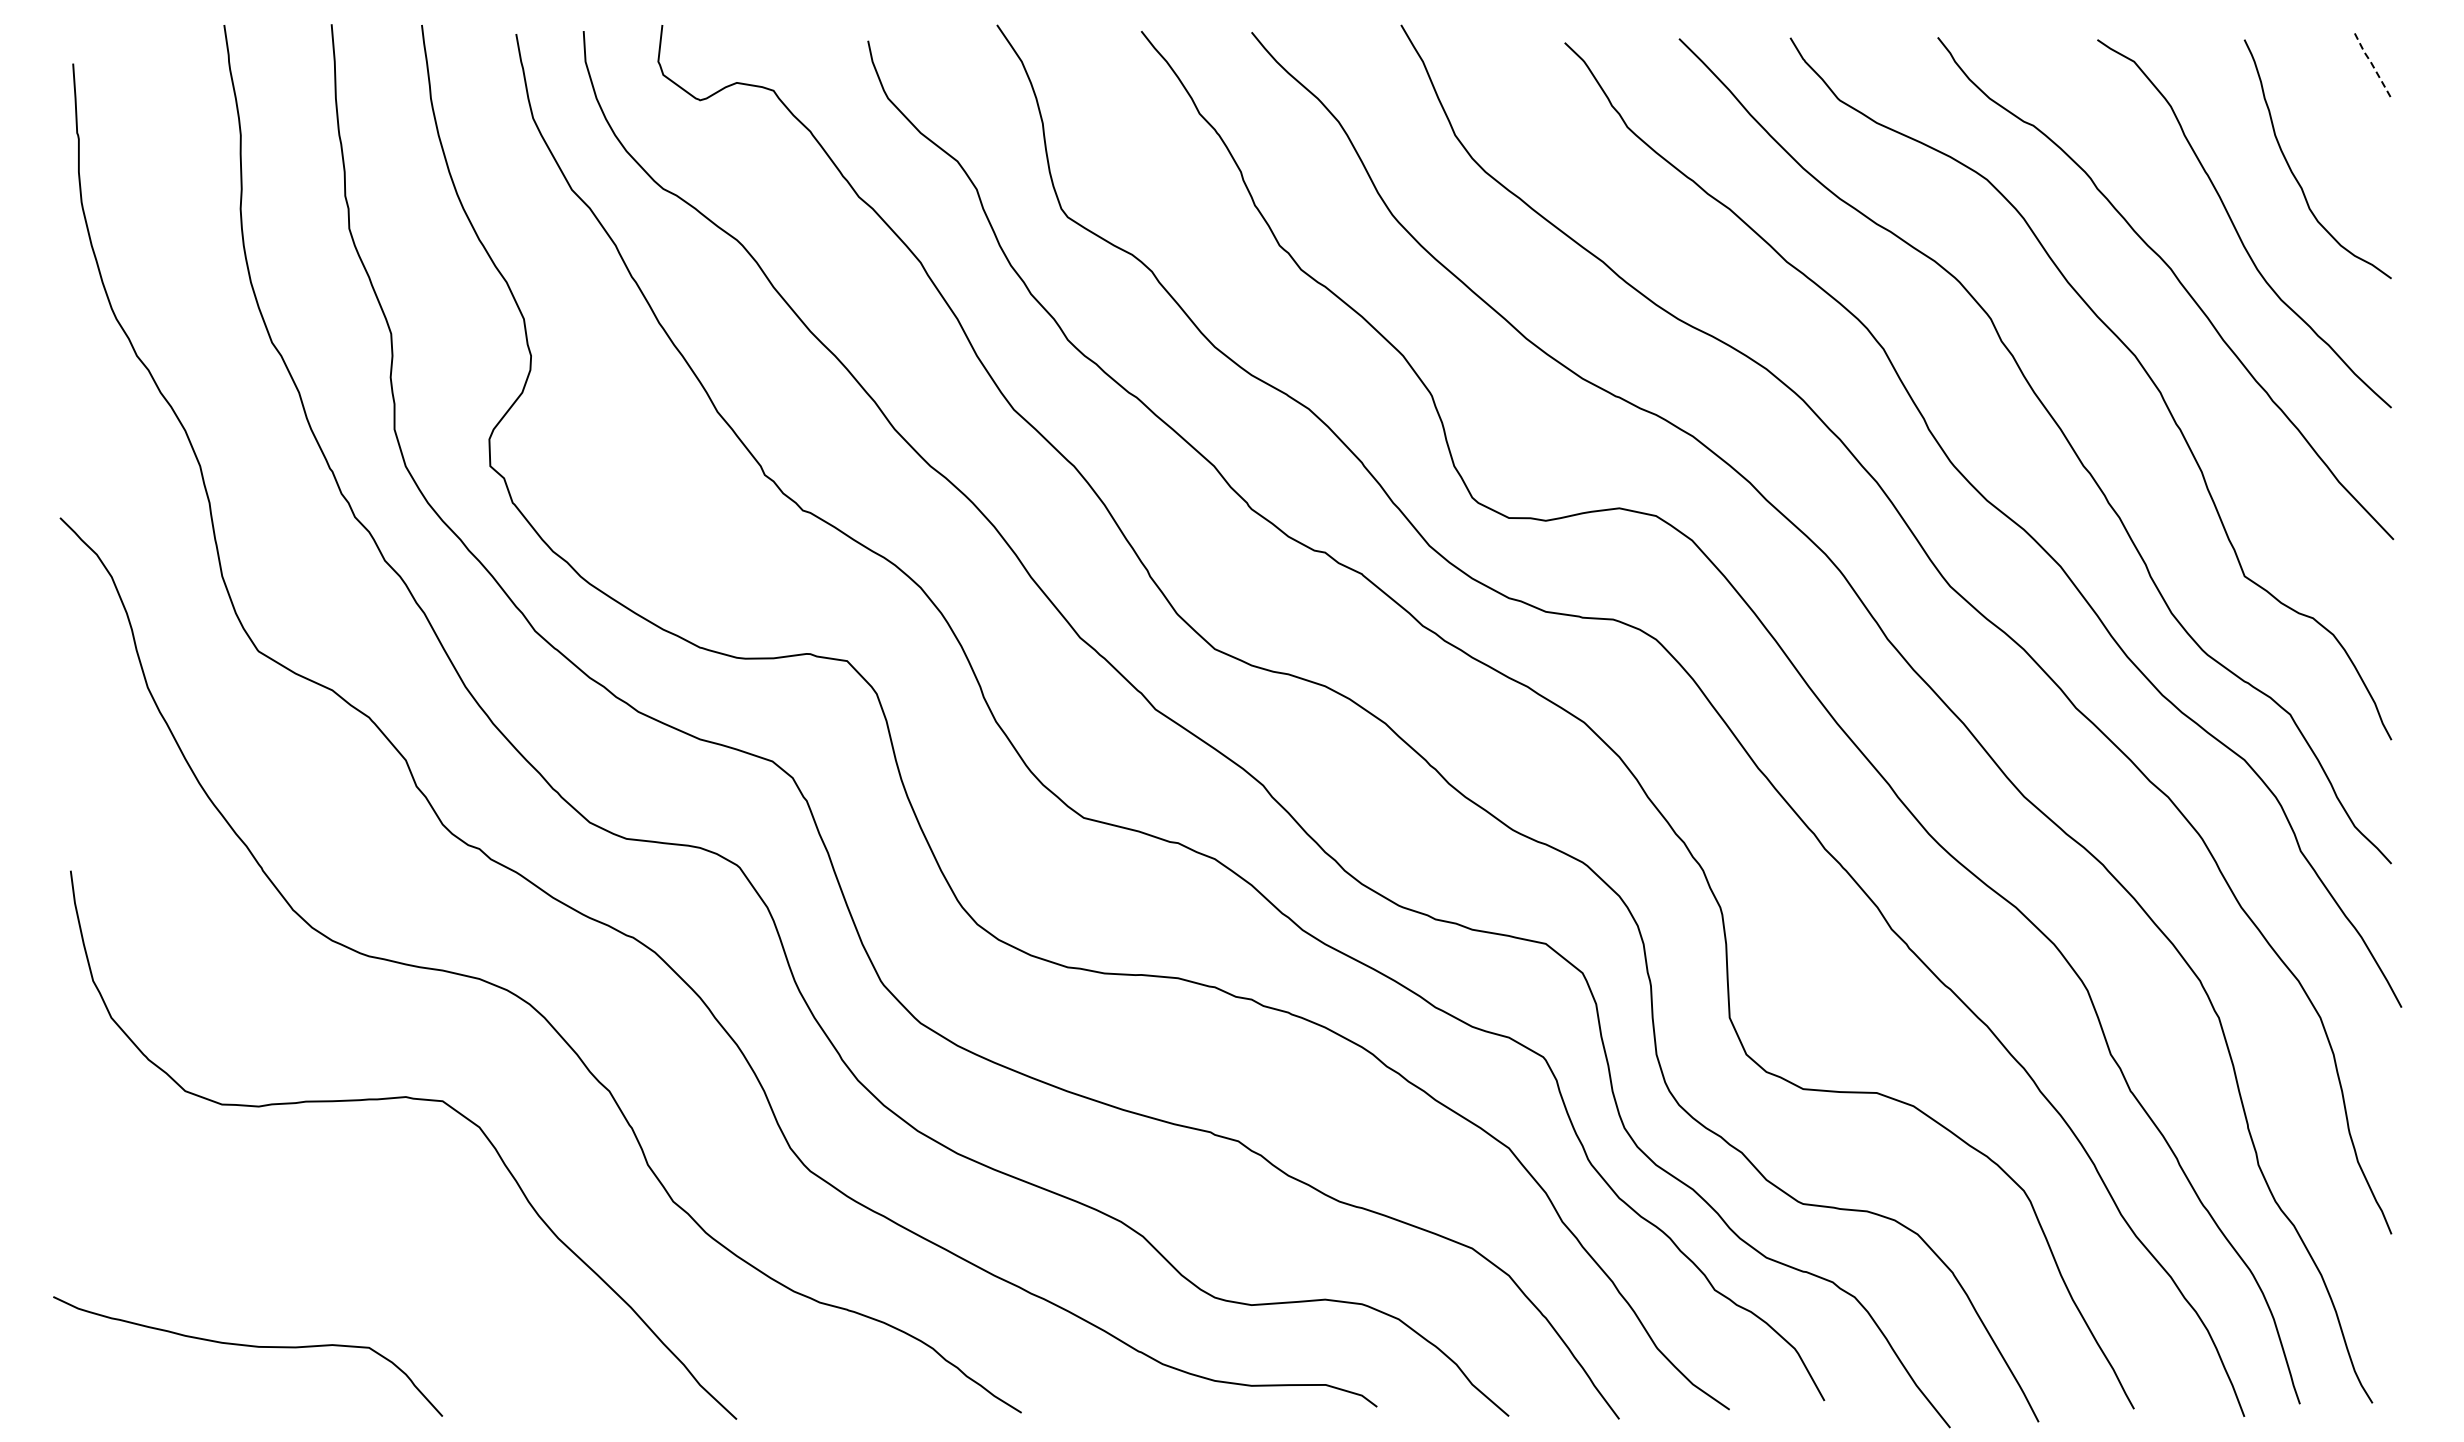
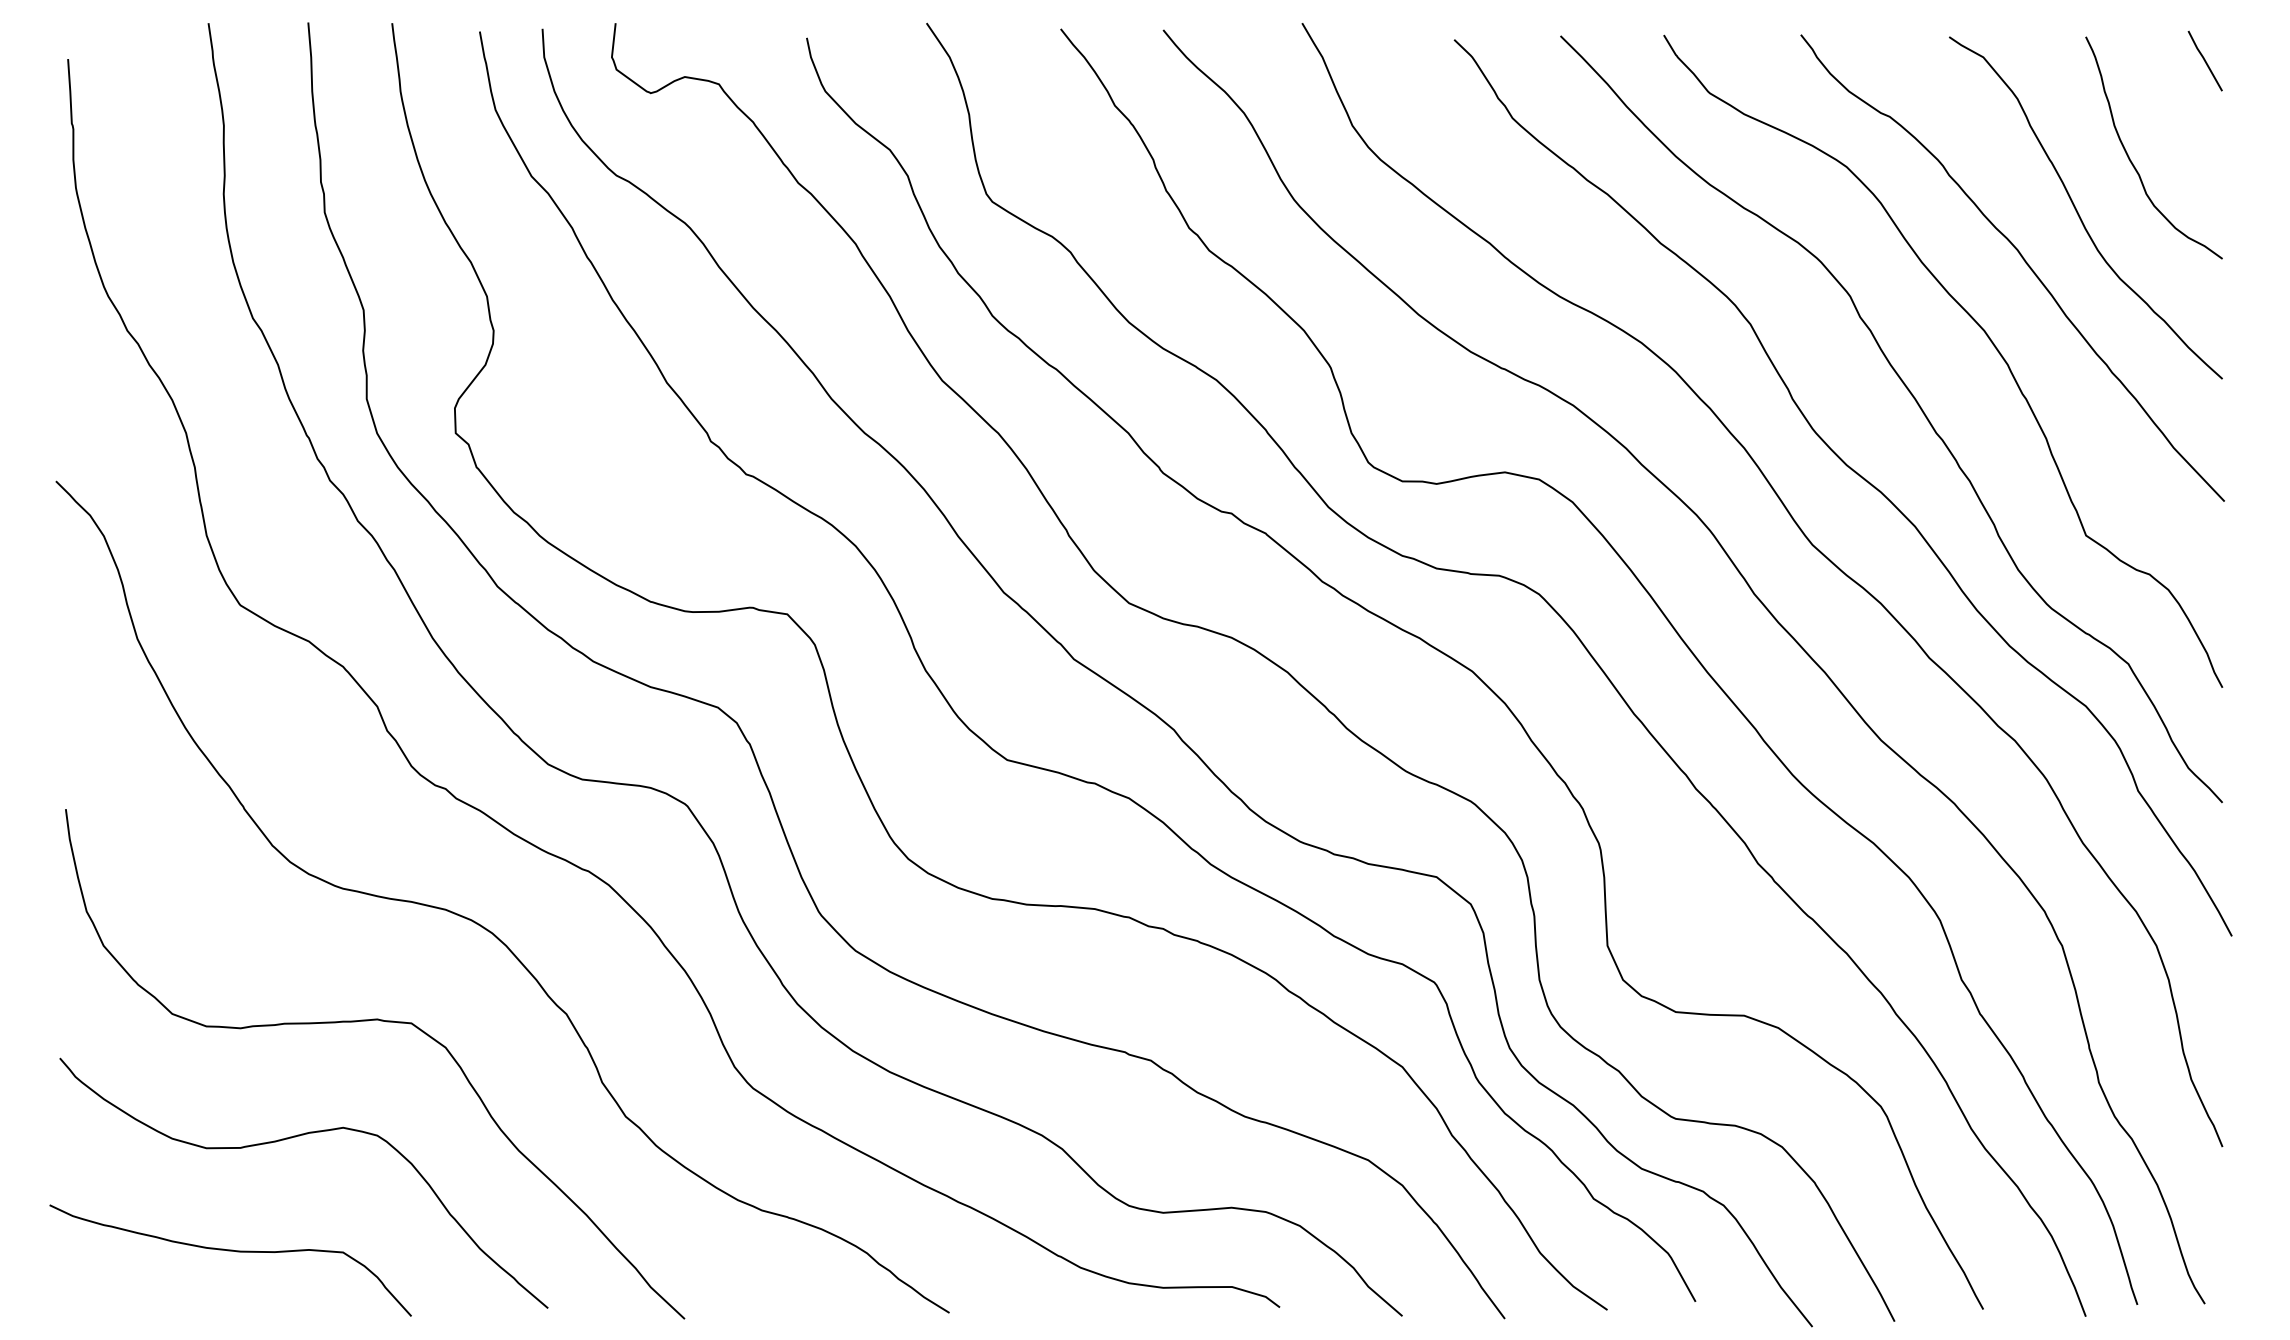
line: (2372, 64) -> (2204, 59), dashed -> solid
curve: (312, 1225) -> (290, 1138), added

